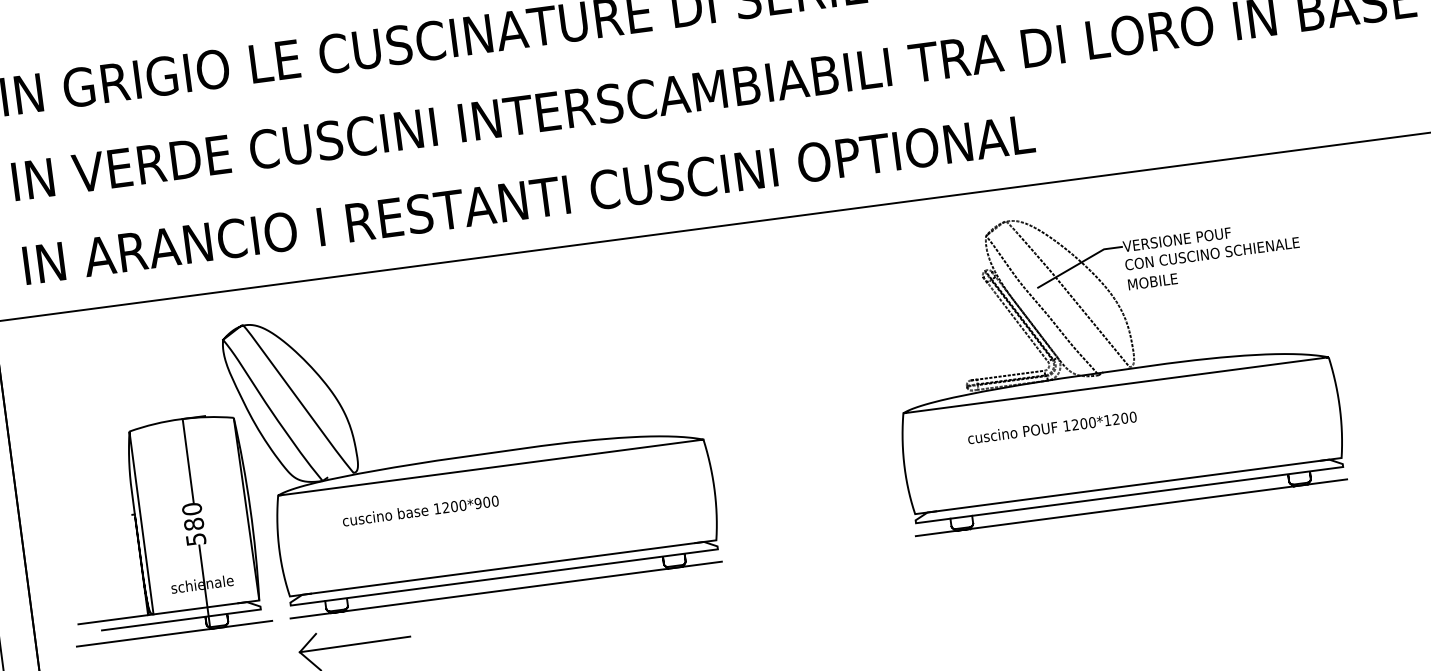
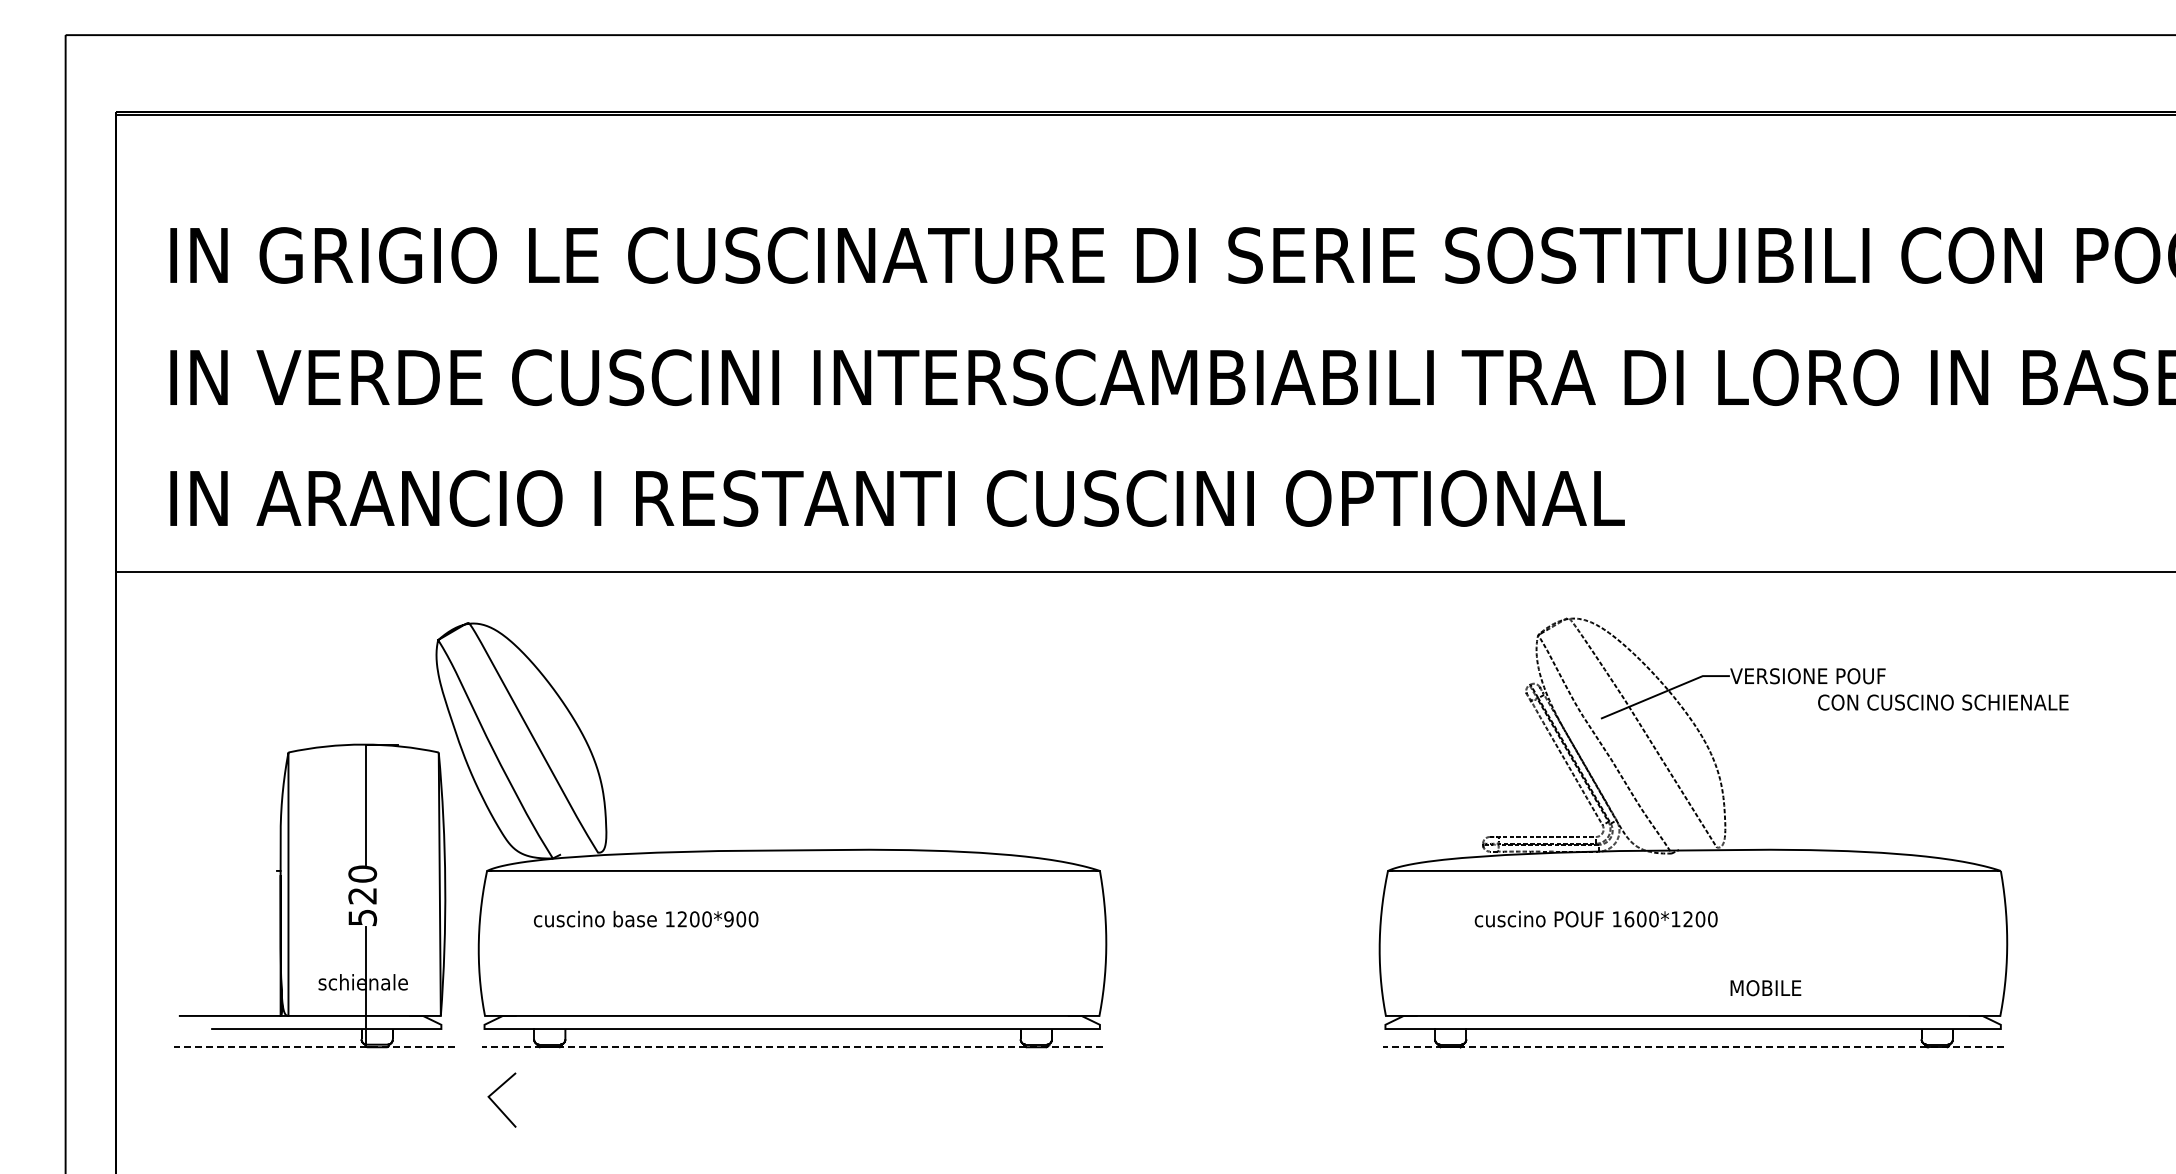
text: (1212, 253) -> (1943, 702), moved
text: (1152, 282) -> (1765, 988), moved
text: (1075, 424) -> (1629, 919), 1200*1200 -> 1600*1200
line: (1131, 507) -> (1693, 1047), solid -> dashed
text: (420, 510) -> (646, 918), moved
text: (193, 524) -> (362, 895), 580 -> 520
line: (506, 590) -> (792, 1047), solid -> dashed
line: (174, 633) -> (314, 1047), solid -> dashed
line: (354, 644) -> (567, 1095), removed

